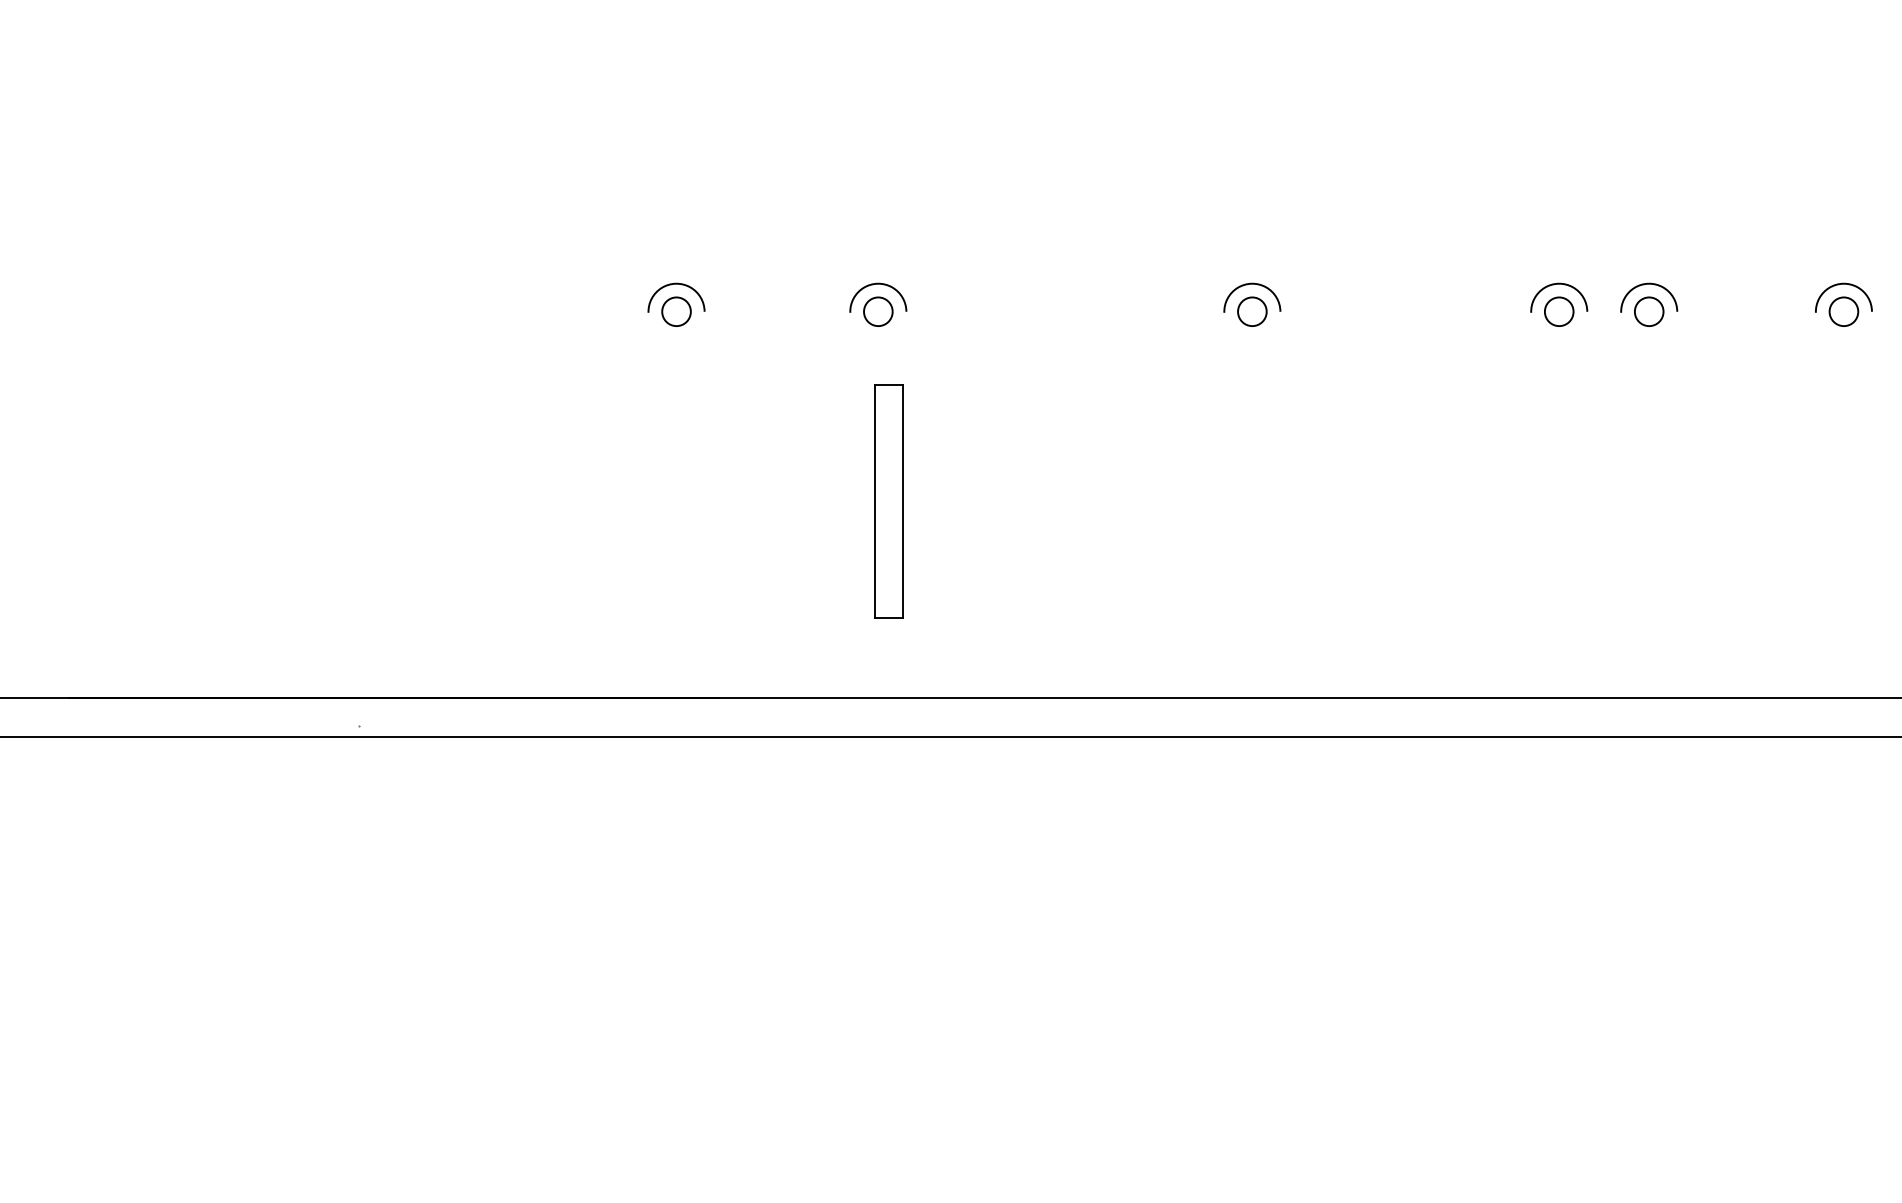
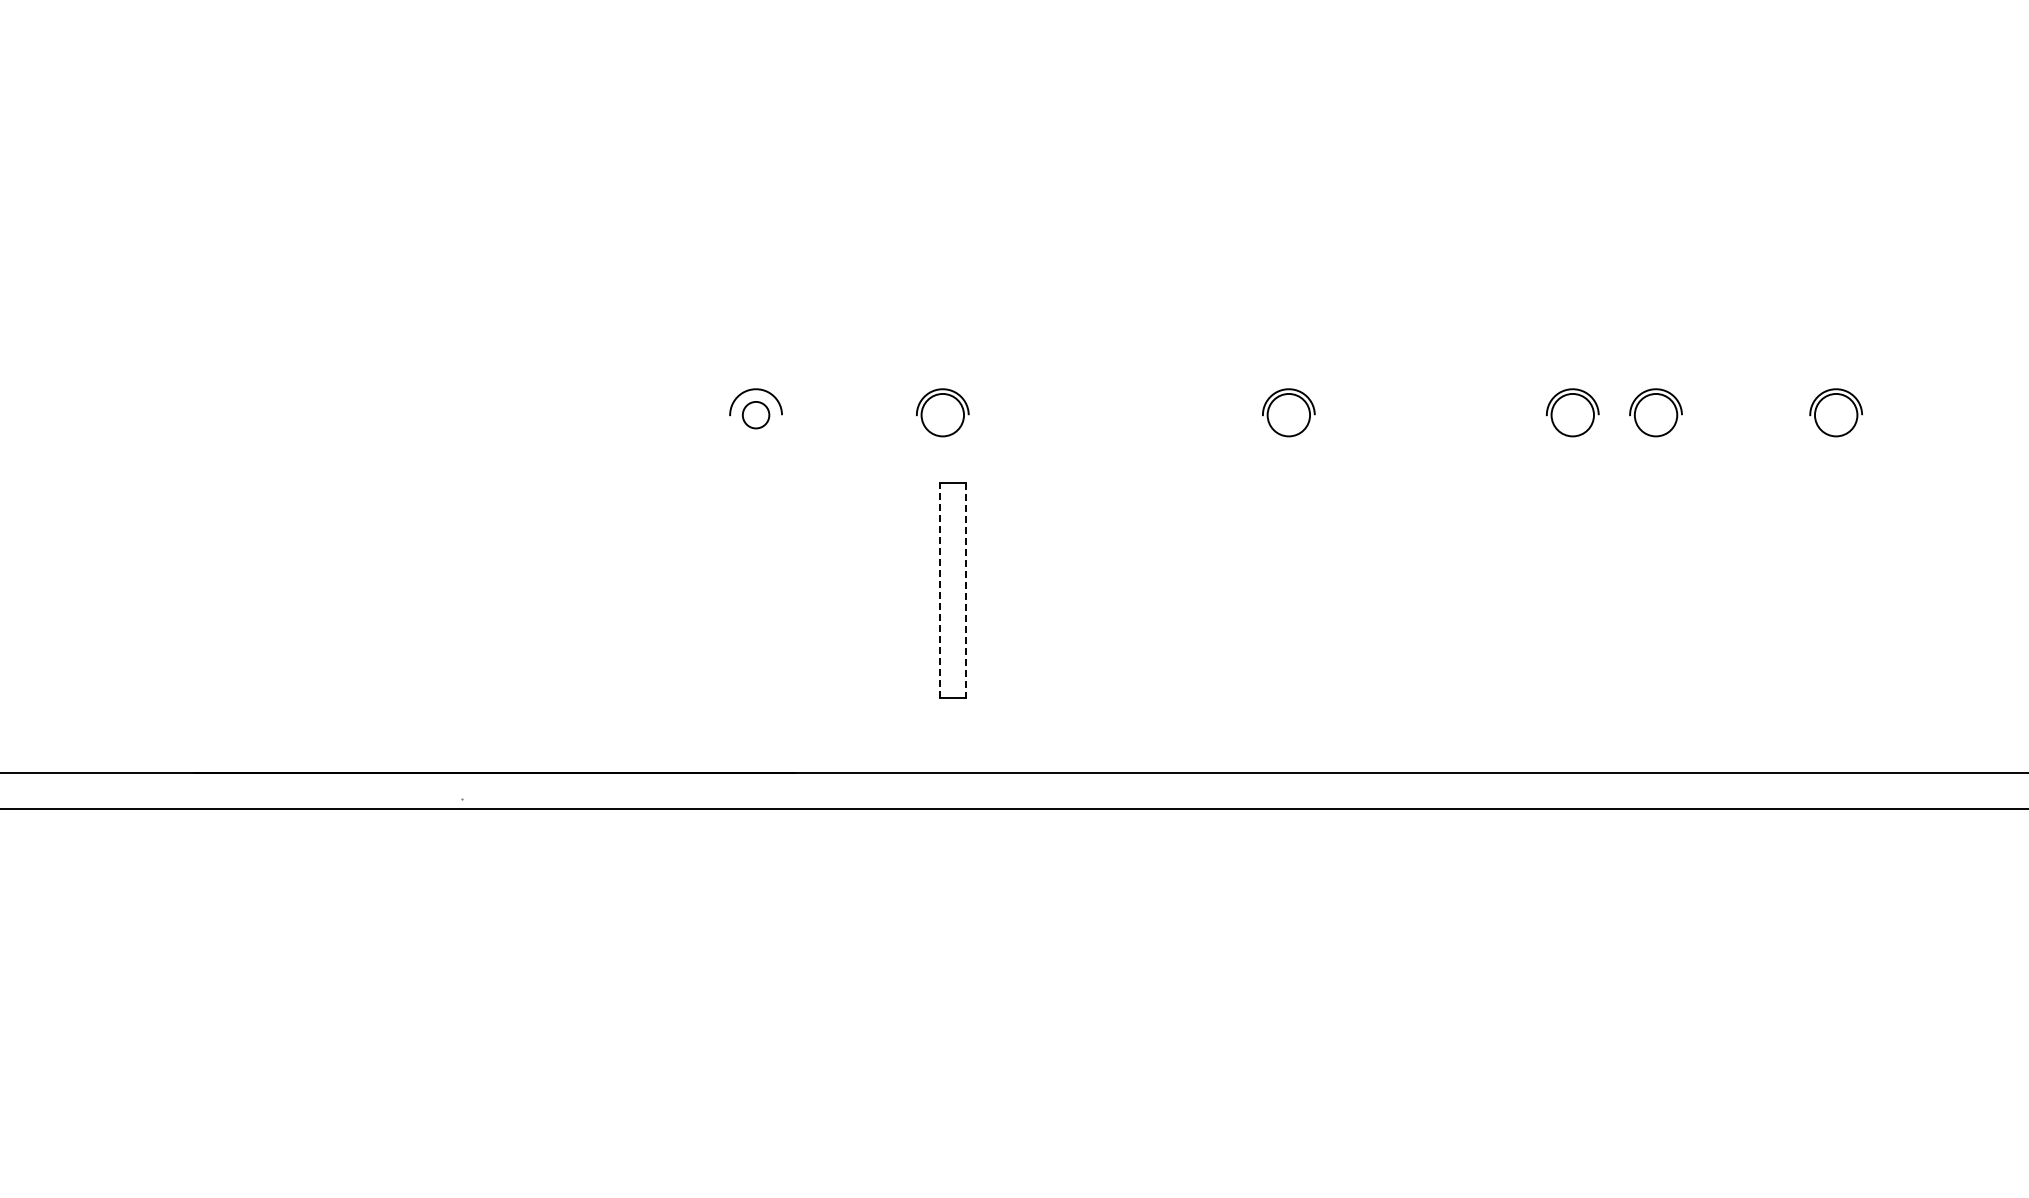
circle: (878, 311) -> (942, 414), size x1.6
circle: (1251, 311) -> (1288, 414), size x1.6
circle: (1558, 311) -> (1572, 414), size x1.6
circle: (1648, 311) -> (1655, 414), size x1.6
circle: (1843, 311) -> (1835, 414), size x1.6
line: (874, 501) -> (939, 590), solid -> dashed
line: (902, 501) -> (965, 590), solid -> dashed

